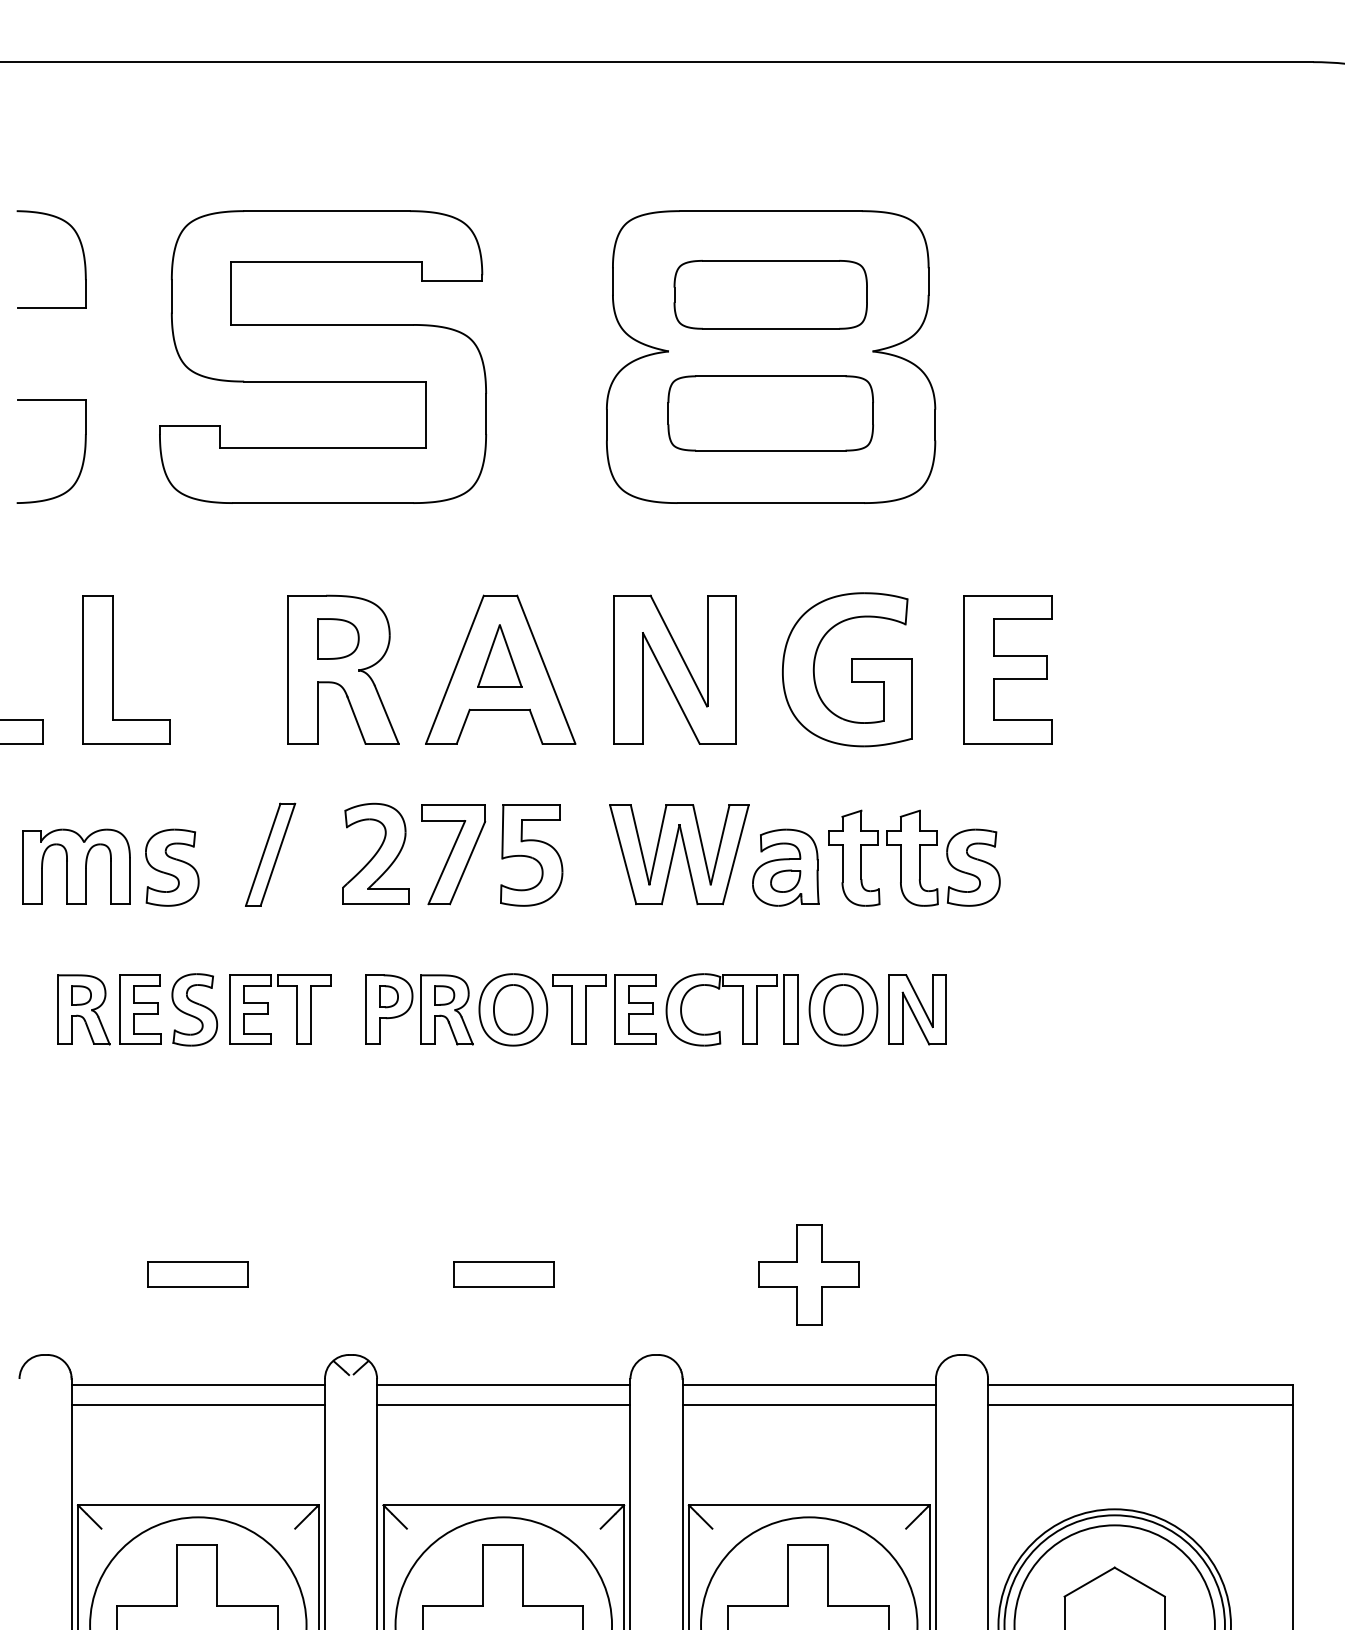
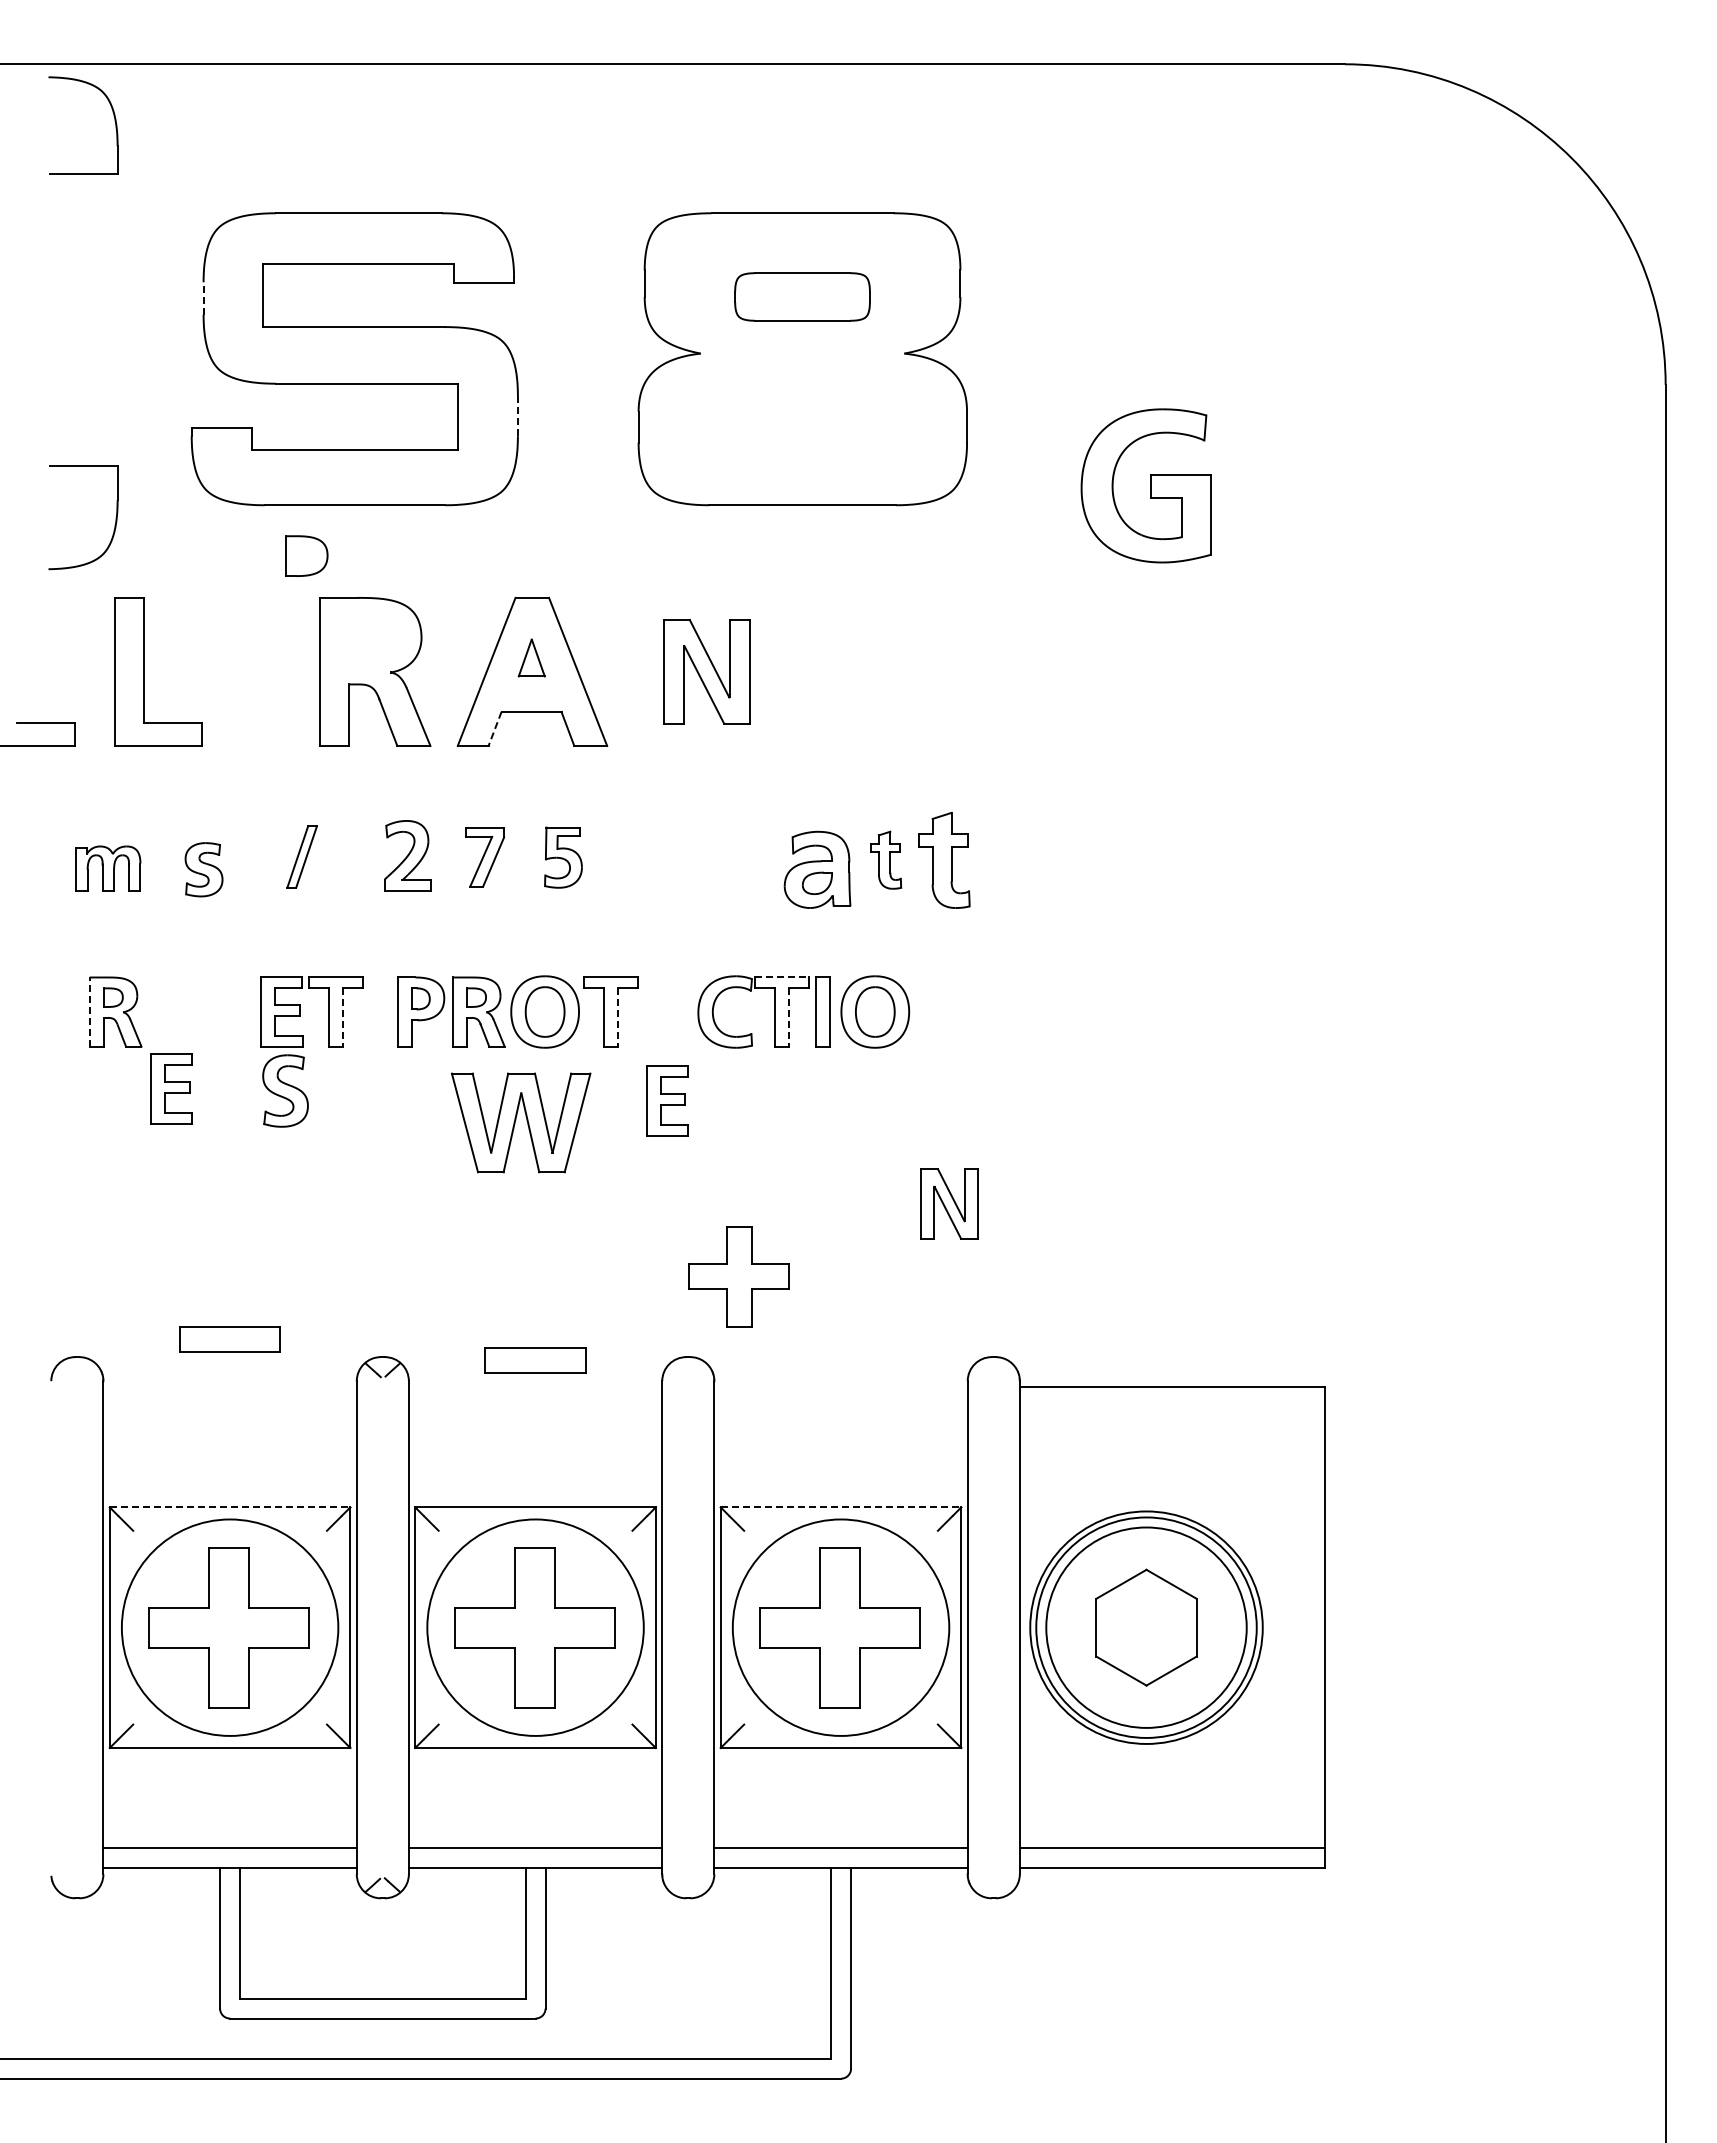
part: (82, 255) -> (114, 121), moved
part: (770, 294) -> (802, 296), size x0.7
line: (171, 296) -> (203, 298), solid -> dashed
part: (770, 413) -> (802, 415), removed
line: (485, 414) -> (517, 416), solid -> dashed
part: (83, 451) -> (115, 517), moved
part: (337, 638) -> (306, 555), moved
part: (499, 655) -> (531, 657), size x0.6
part: (674, 669) -> (706, 671), size x0.7
part: (846, 669) -> (1145, 485), moved
part: (1007, 669) -> (1039, 671), removed
line: (462, 727) -> (494, 729), solid -> dashed
part: (375, 853) -> (407, 855), size x0.7
part: (269, 854) -> (301, 856), size x0.6
part: (679, 854) -> (521, 1122), moved
part: (452, 855) -> (484, 857), size x0.6
part: (531, 855) -> (563, 857), size x0.6
part: (853, 857) -> (885, 859), size x0.6
part: (76, 866) -> (108, 868), size x0.6
part: (171, 867) -> (203, 869), size x0.7
part: (973, 867) -> (1005, 869), removed
line: (749, 975) -> (781, 977), solid -> dashed
part: (139, 1009) -> (171, 1088), moved
part: (194, 1009) -> (285, 1090), moved
part: (635, 1009) -> (667, 1100), moved
part: (917, 1009) -> (949, 1203), moved
line: (57, 1010) -> (89, 1012), solid -> dashed
line: (310, 1015) -> (342, 1017), solid -> dashed
line: (586, 1015) -> (618, 1017), solid -> dashed
line: (756, 1015) -> (788, 1017), solid -> dashed
part: (197, 1274) -> (229, 1339), moved
part: (503, 1274) -> (535, 1360), moved
part: (808, 1274) -> (738, 1276), moved
line: (197, 1385) -> (229, 1387), removed
line: (503, 1385) -> (535, 1387), removed
line: (808, 1385) -> (840, 1387), removed
line: (197, 1405) -> (229, 1407), removed
line: (503, 1405) -> (535, 1407), removed
line: (808, 1405) -> (840, 1407), removed
line: (1139, 1405) -> (1171, 1407), removed
line: (198, 1505) -> (230, 1507), solid -> dashed
line: (809, 1505) -> (841, 1507), solid -> dashed

